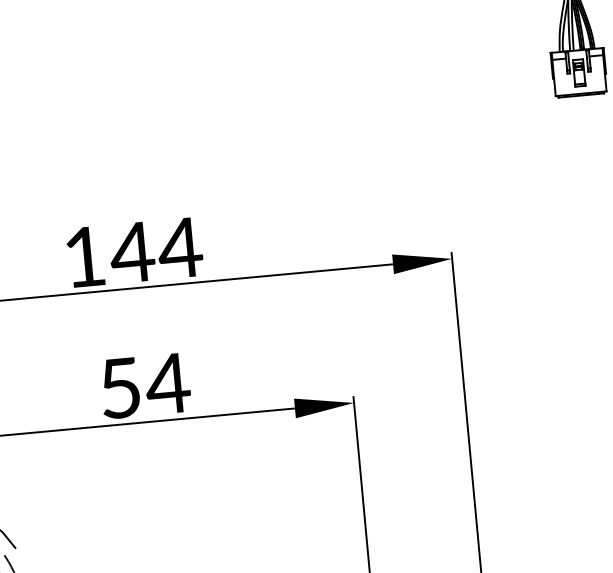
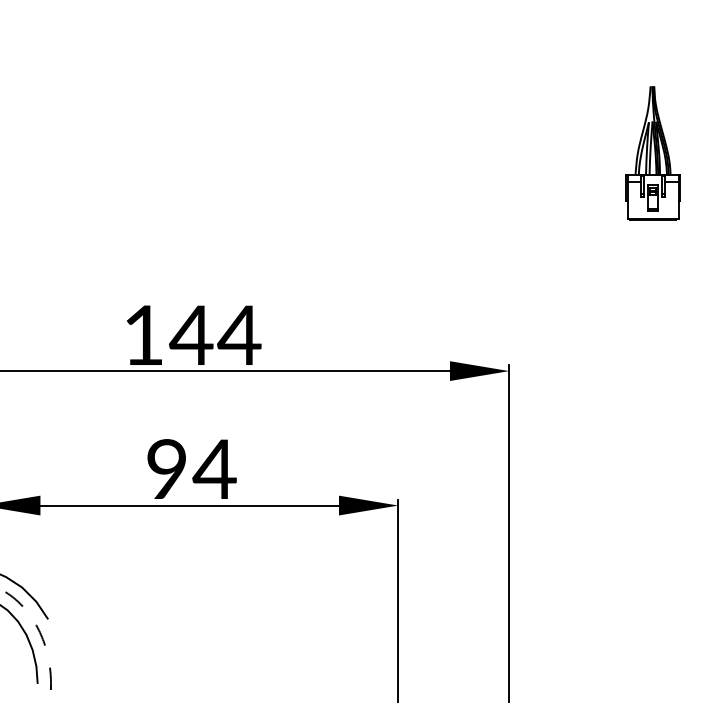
text: (119, 388) -> (166, 469), 54 -> 94

